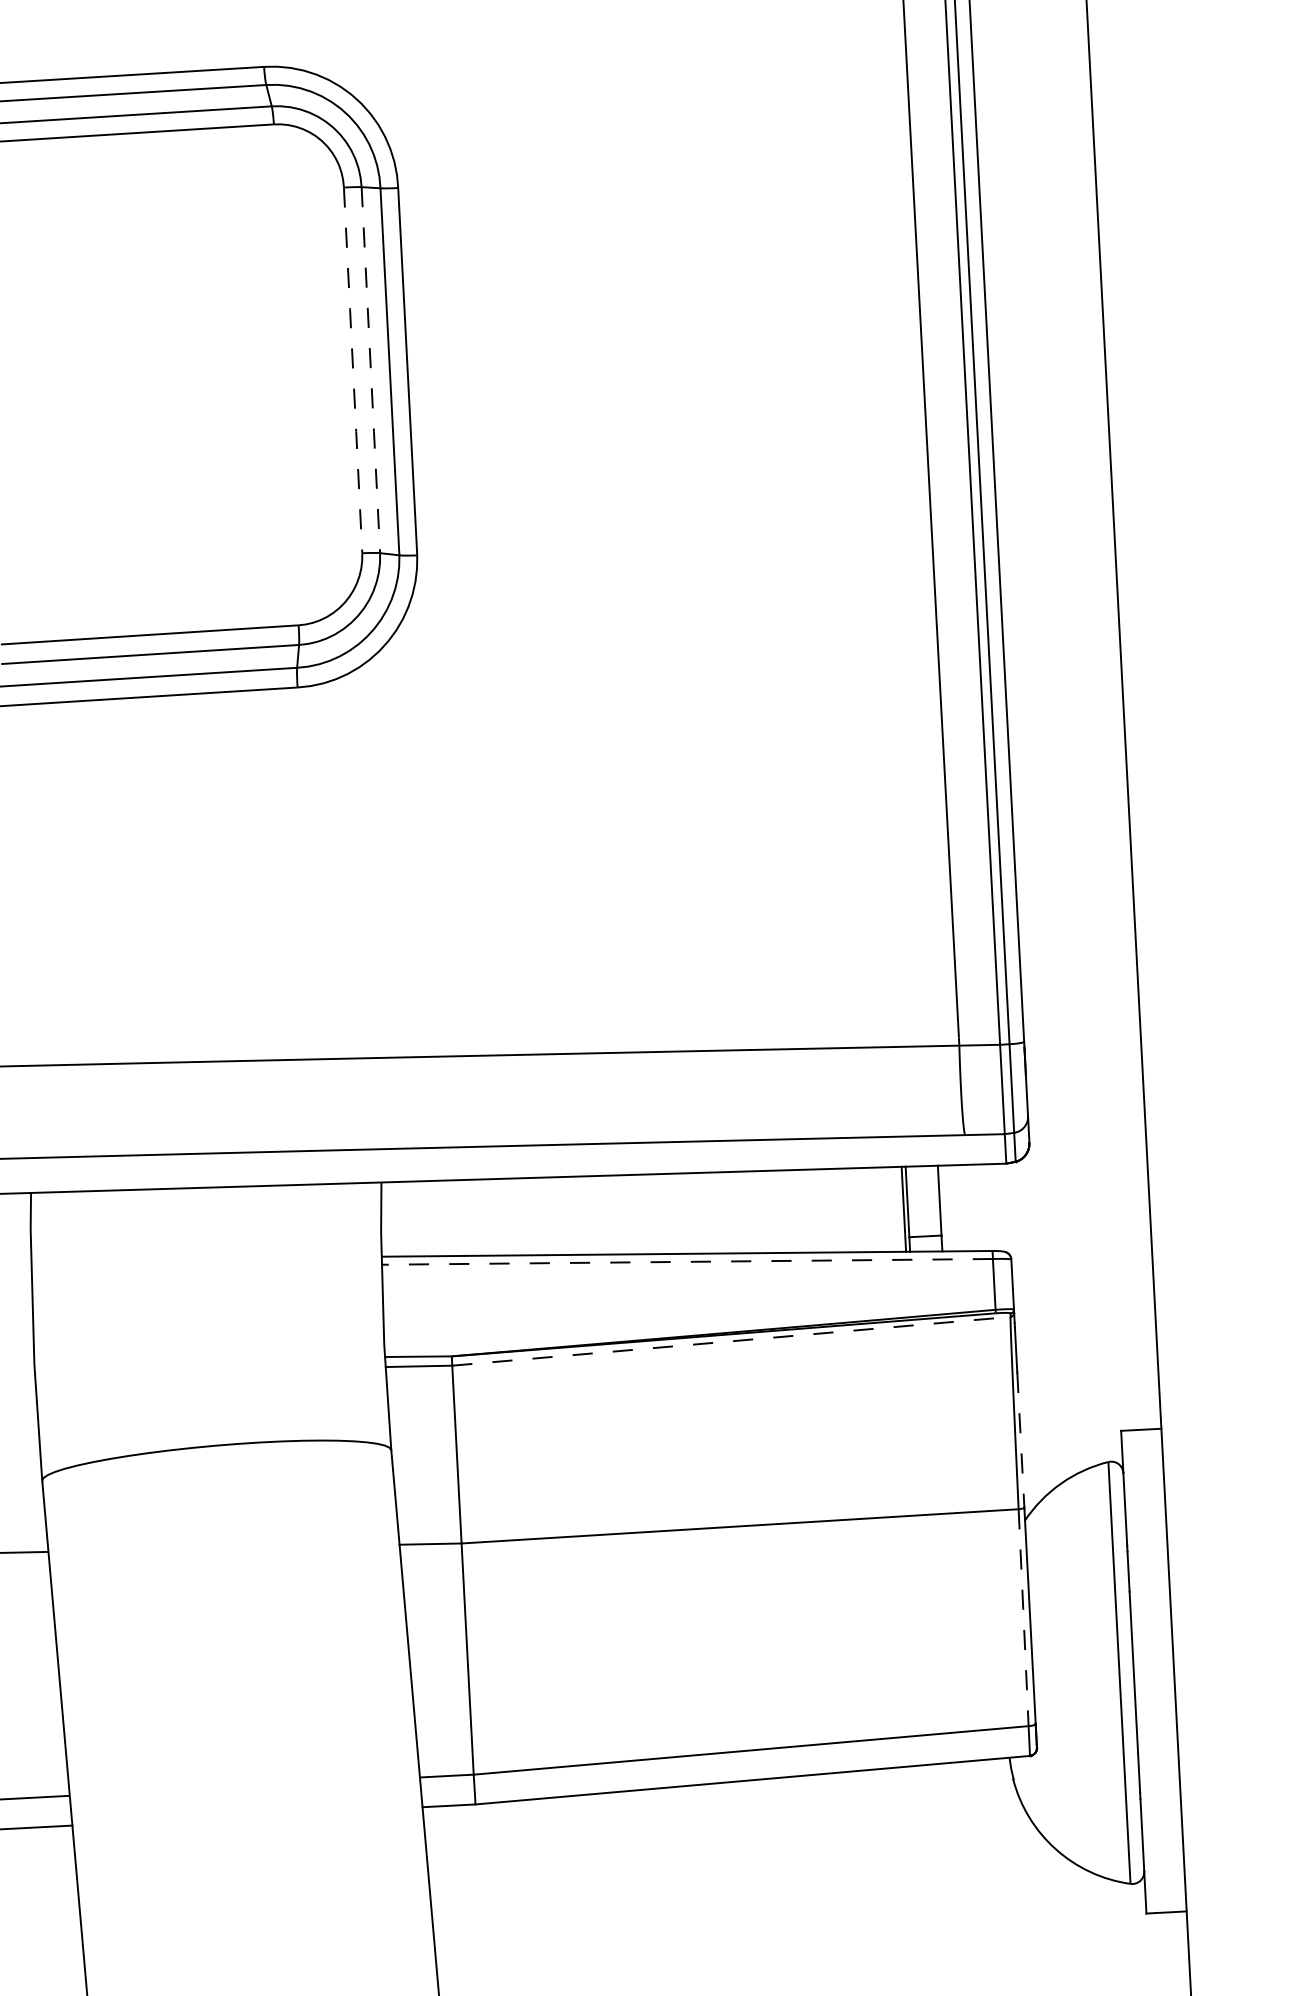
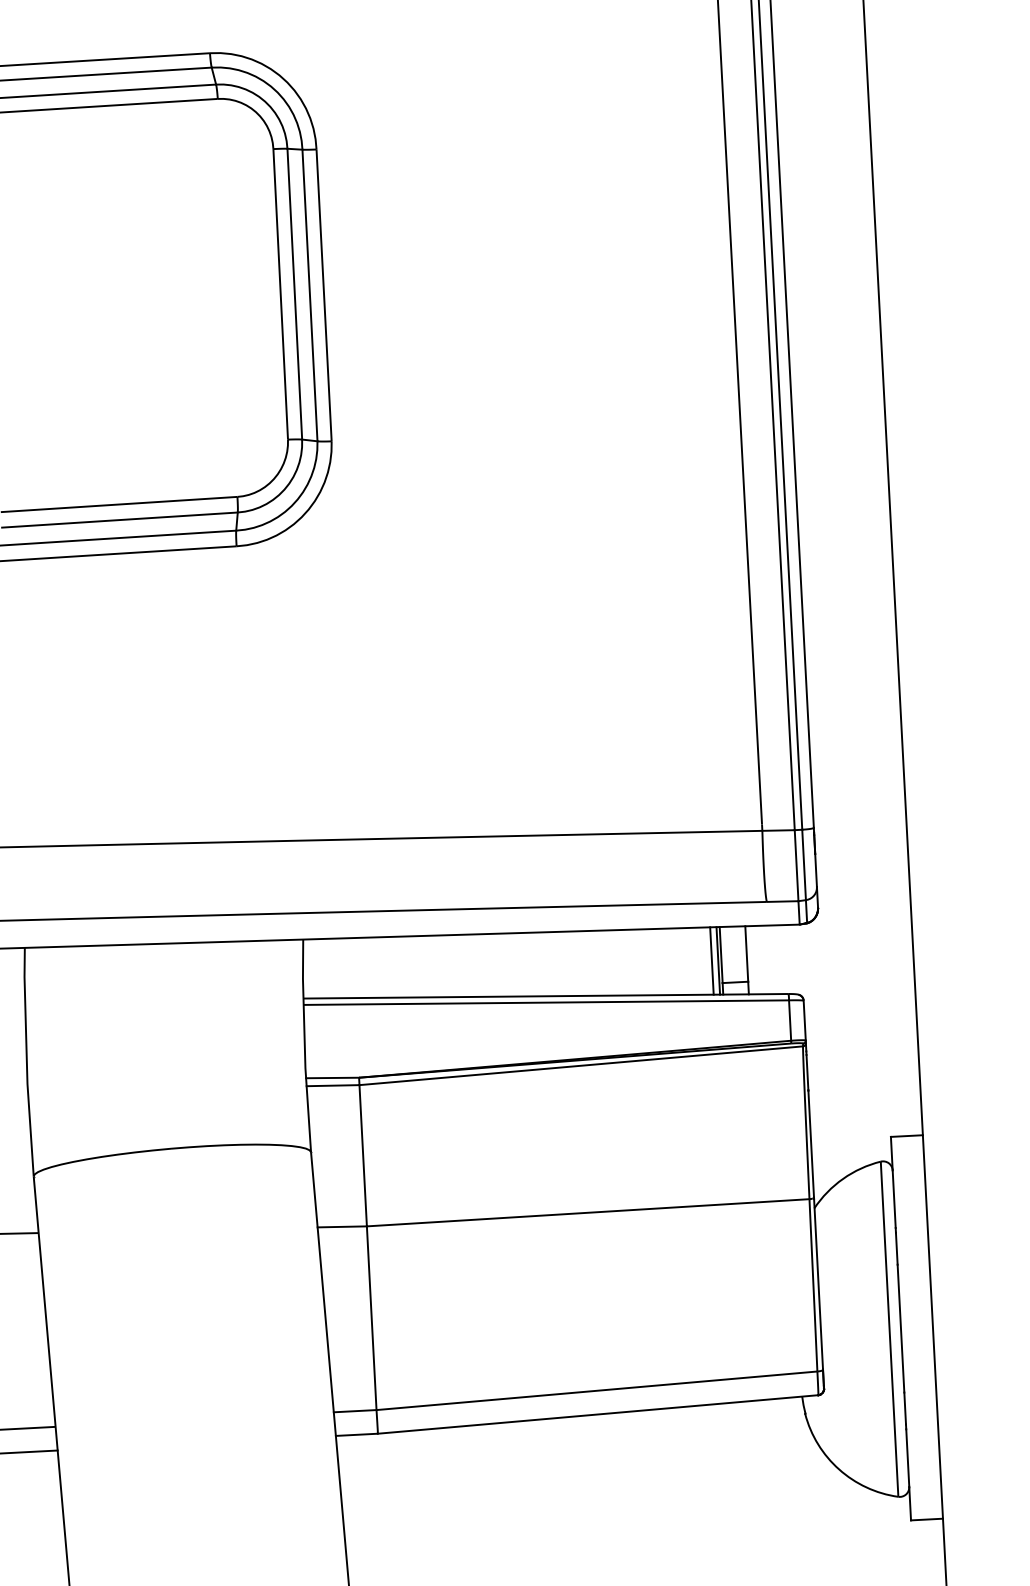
line: (353, 370) -> (281, 294), dashed -> solid
line: (370, 370) -> (294, 294), dashed -> solid
line: (895, 1209) -> (711, 961), added
line: (686, 1261) -> (545, 1002), dashed -> solid
line: (731, 1341) -> (581, 1065), dashed -> solid
line: (1020, 1440) -> (810, 1144), dashed -> solid
line: (1023, 1617) -> (813, 1285), dashed -> solid

